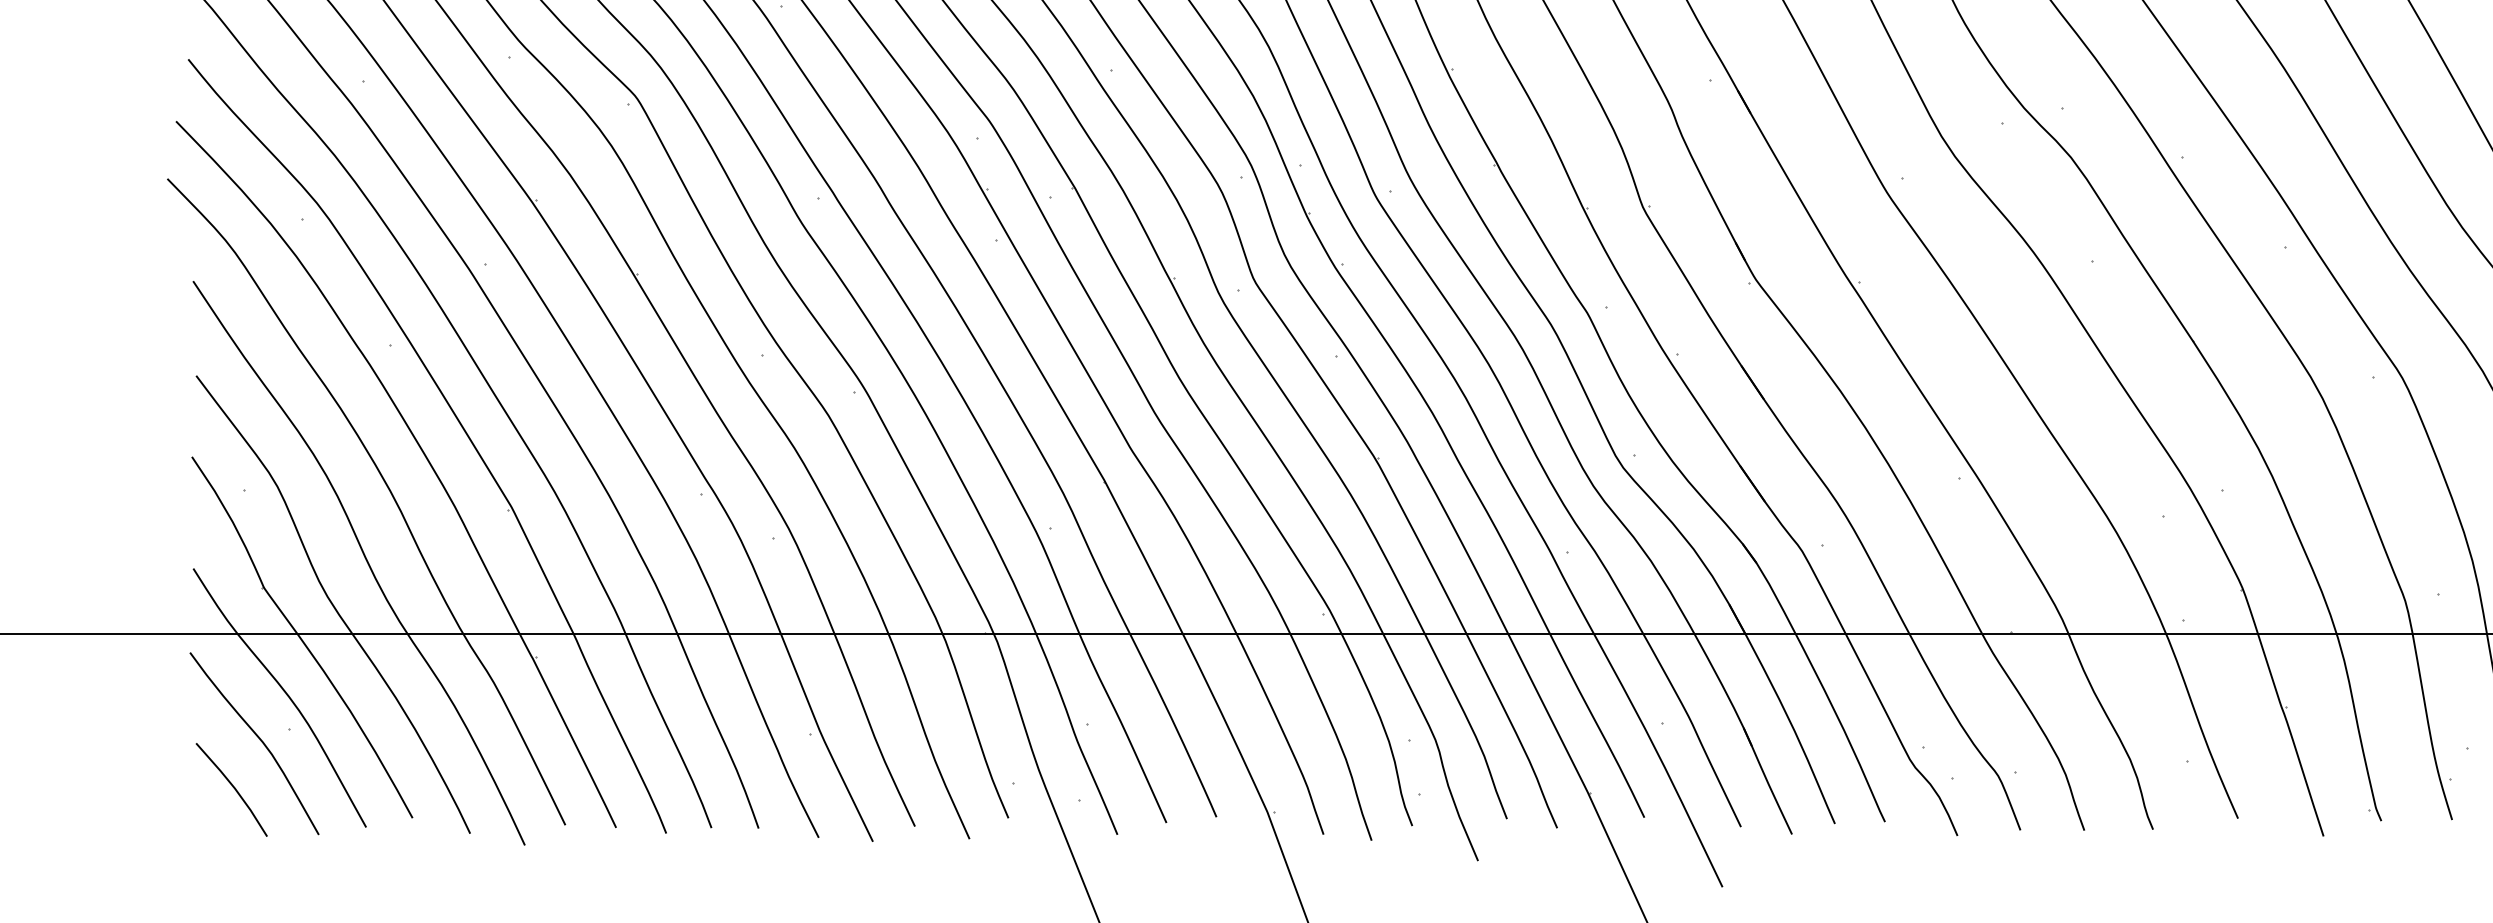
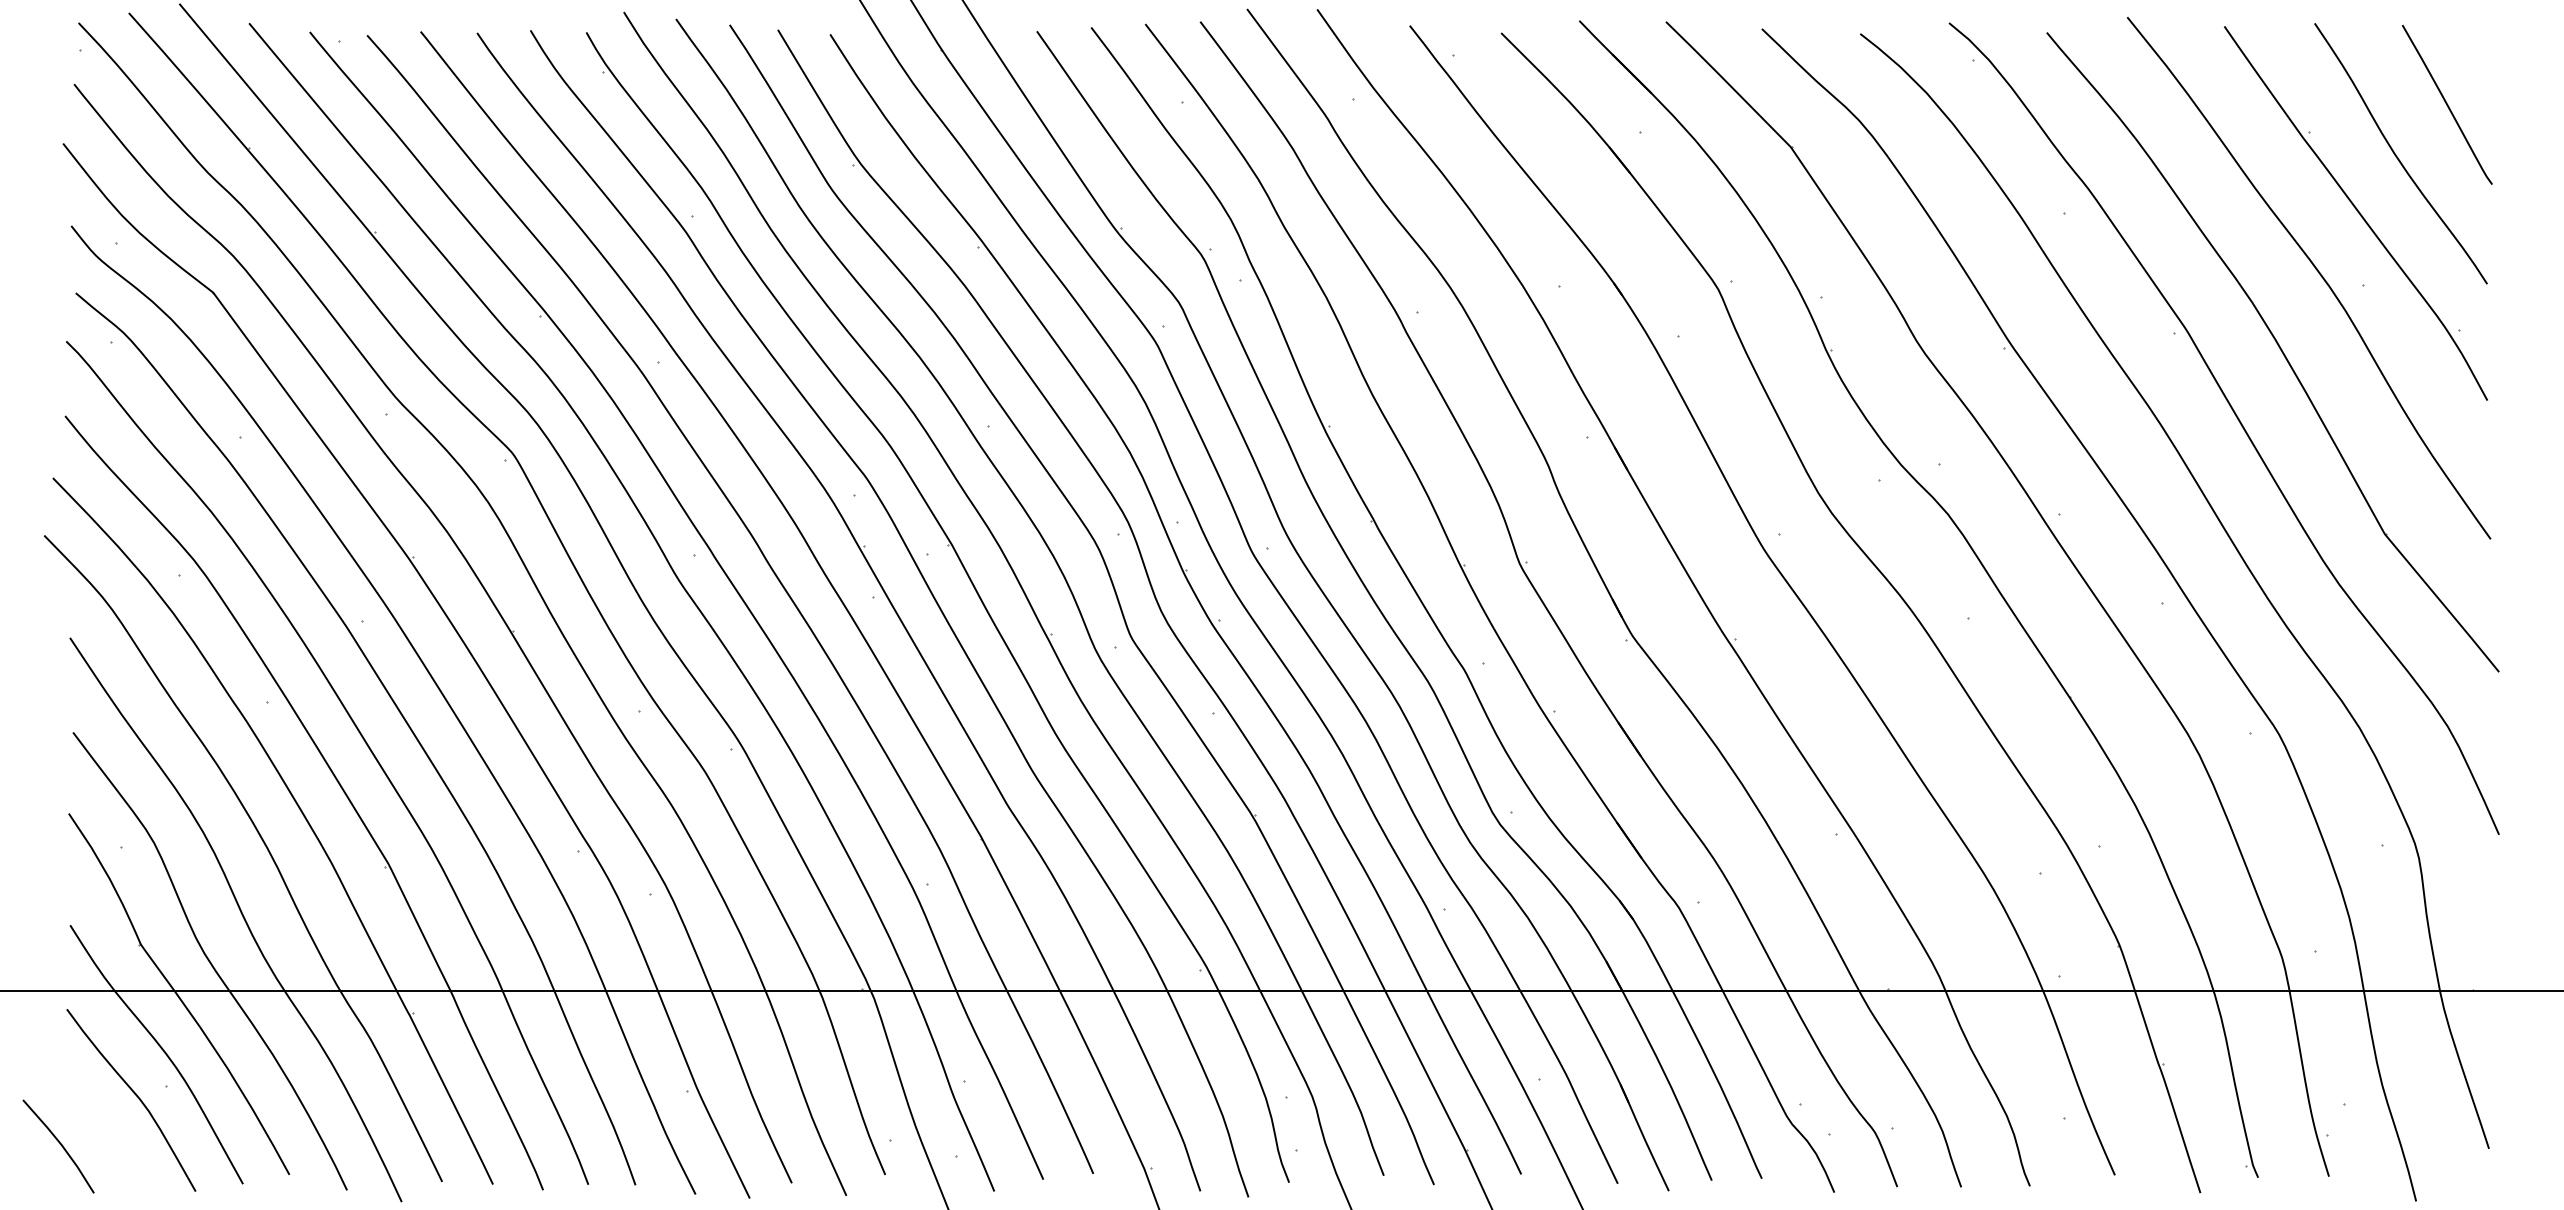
line: (233, 788) -> (60, 1145), moved

